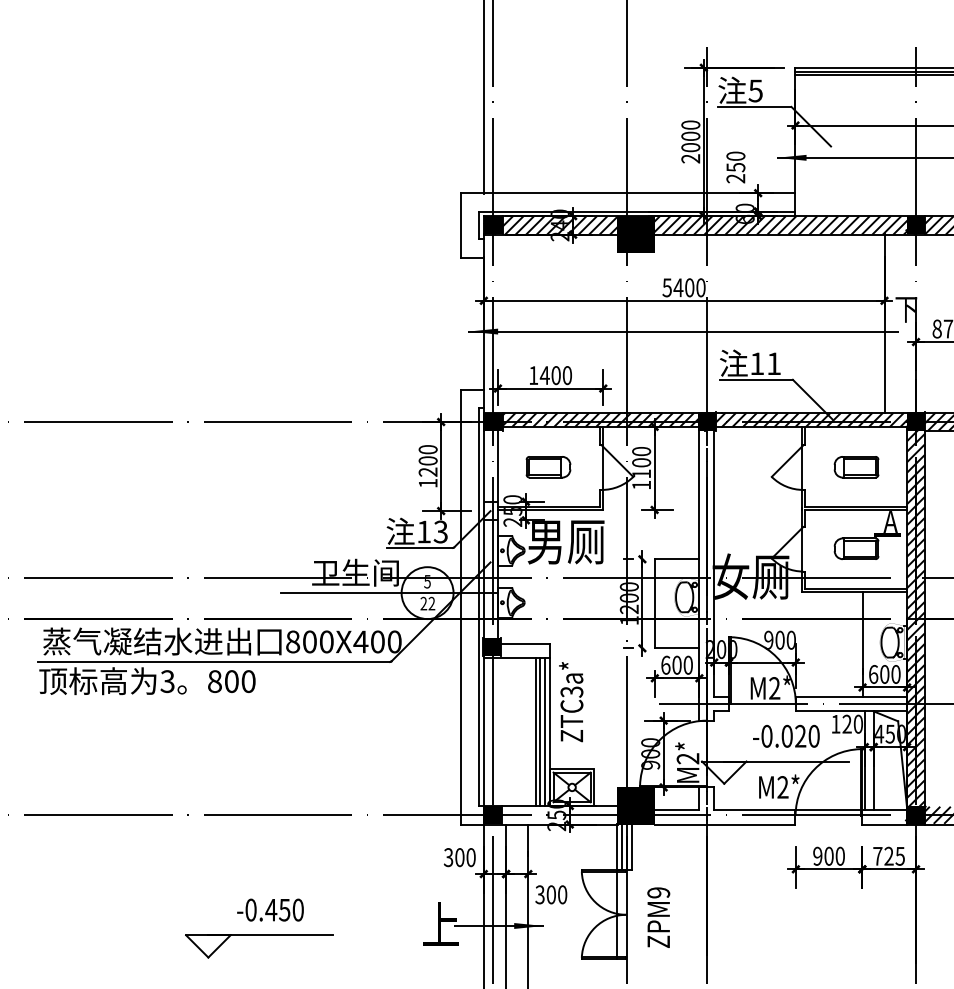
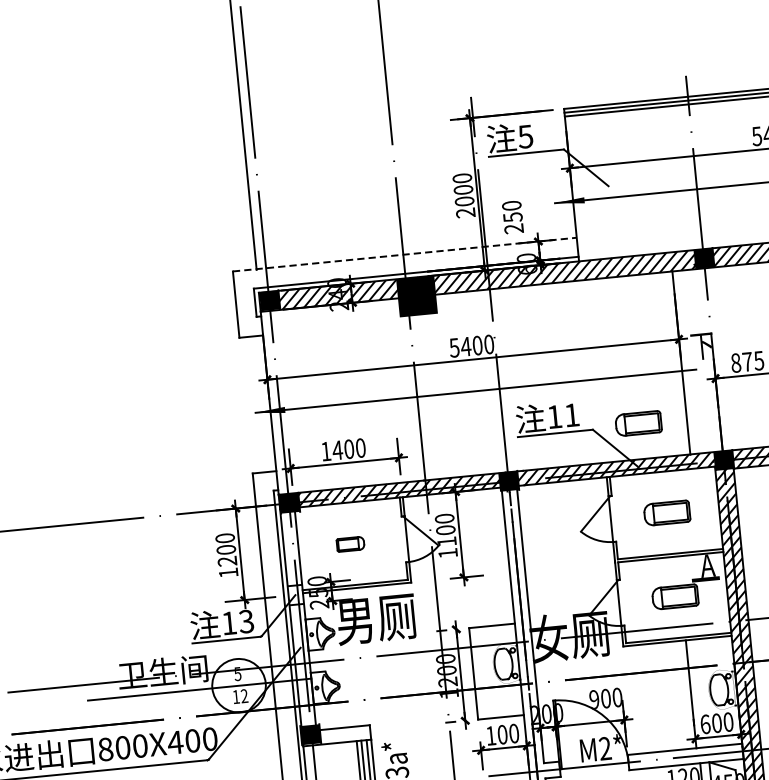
line: (628, 193) -> (405, 254), solid -> dashed
part: (837, 378) -> (638, 423), added
part: (548, 467) -> (350, 544), size x0.6
text: (423, 603) -> (235, 696), 22 -> 12
text: (665, 664) -> (490, 735), 600 -> 100

